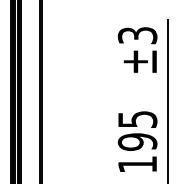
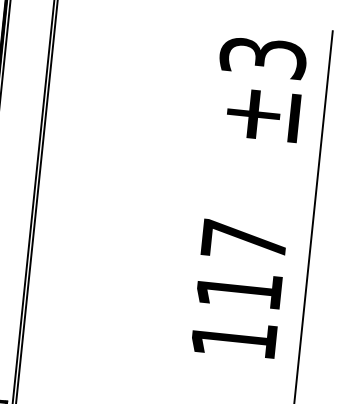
text: (137, 130) -> (241, 264), 195 -> 117

